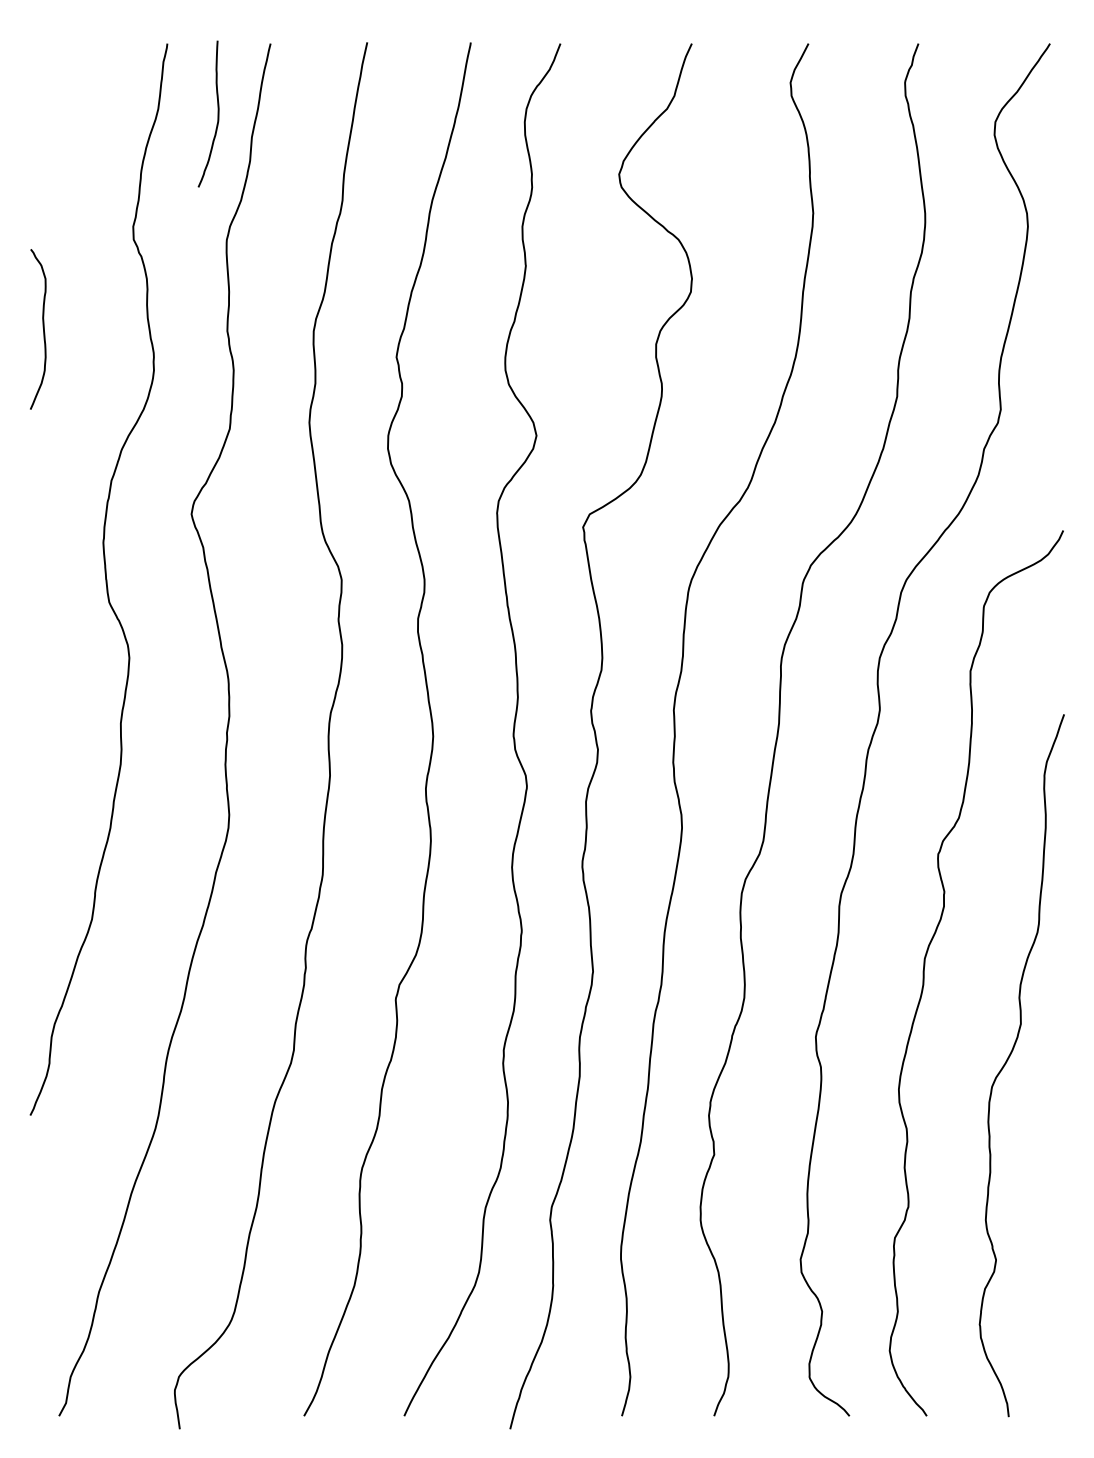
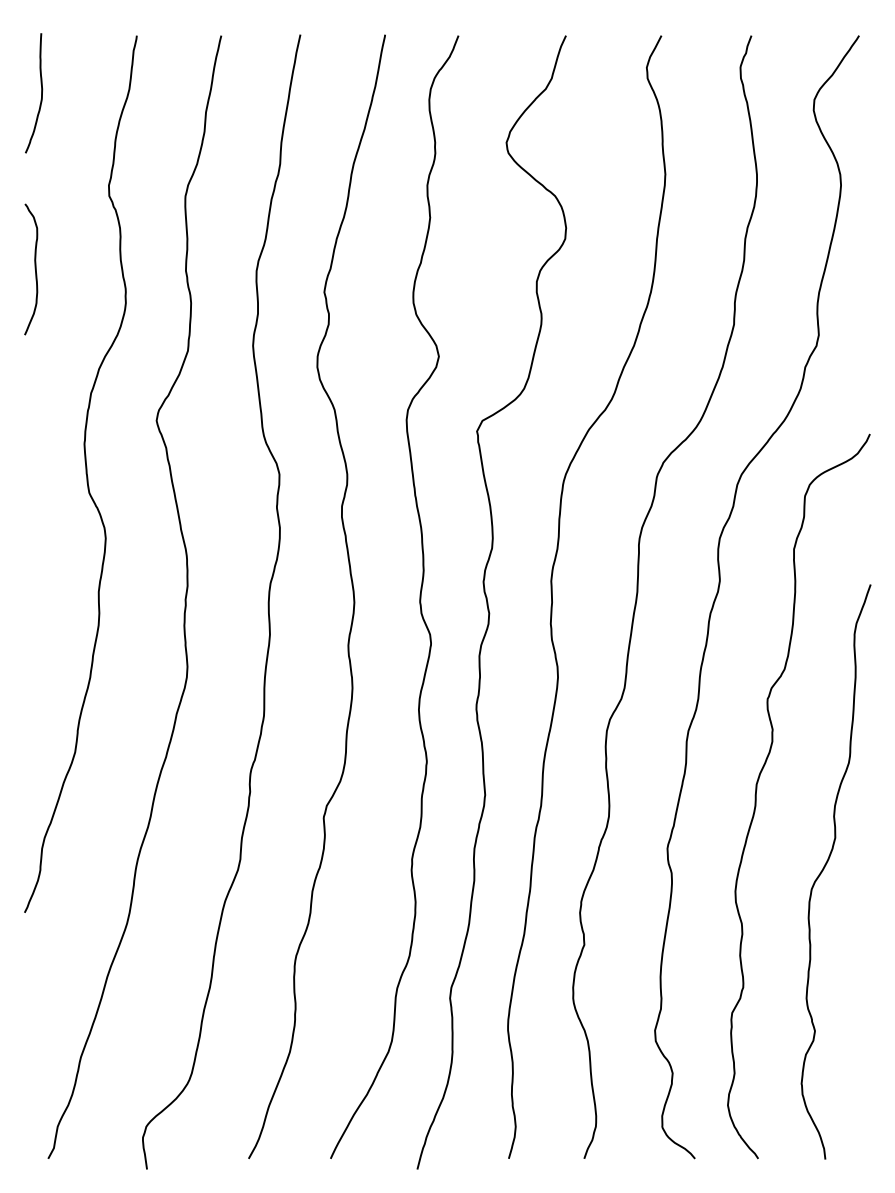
curve: (217, 113) -> (41, 92), moved

